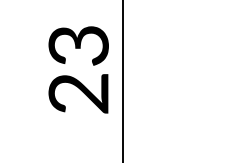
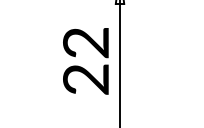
text: (79, 46) -> (86, 43), 23 -> 22

